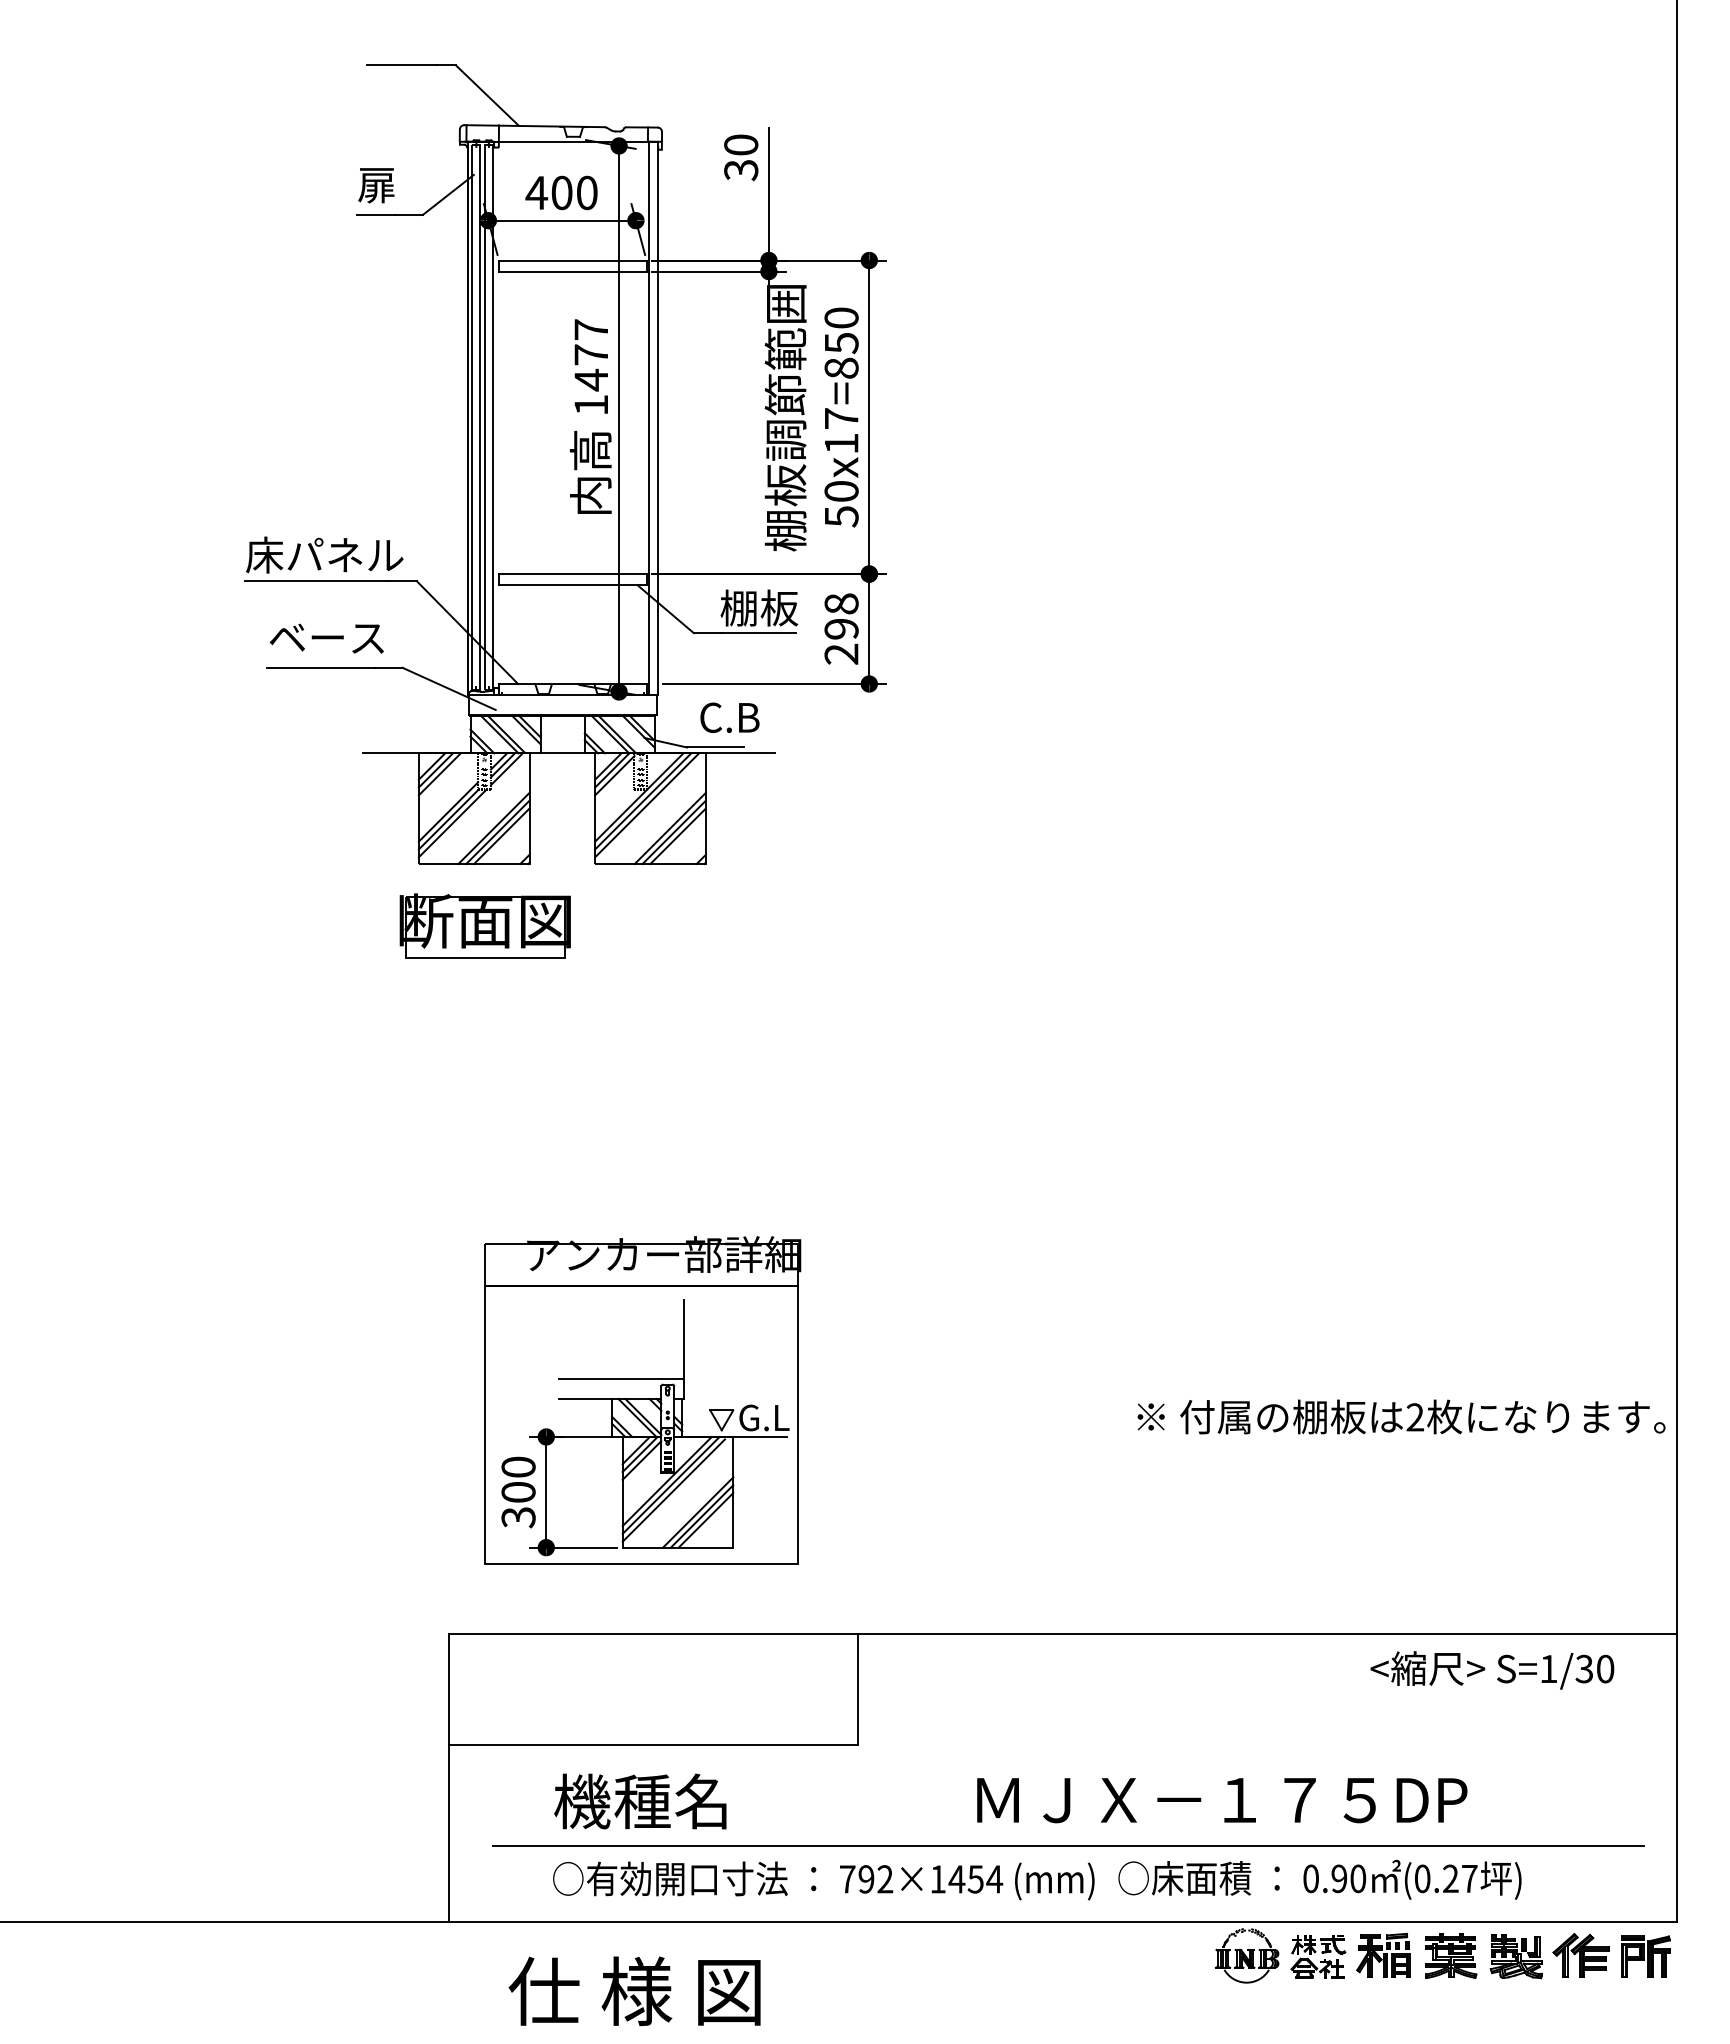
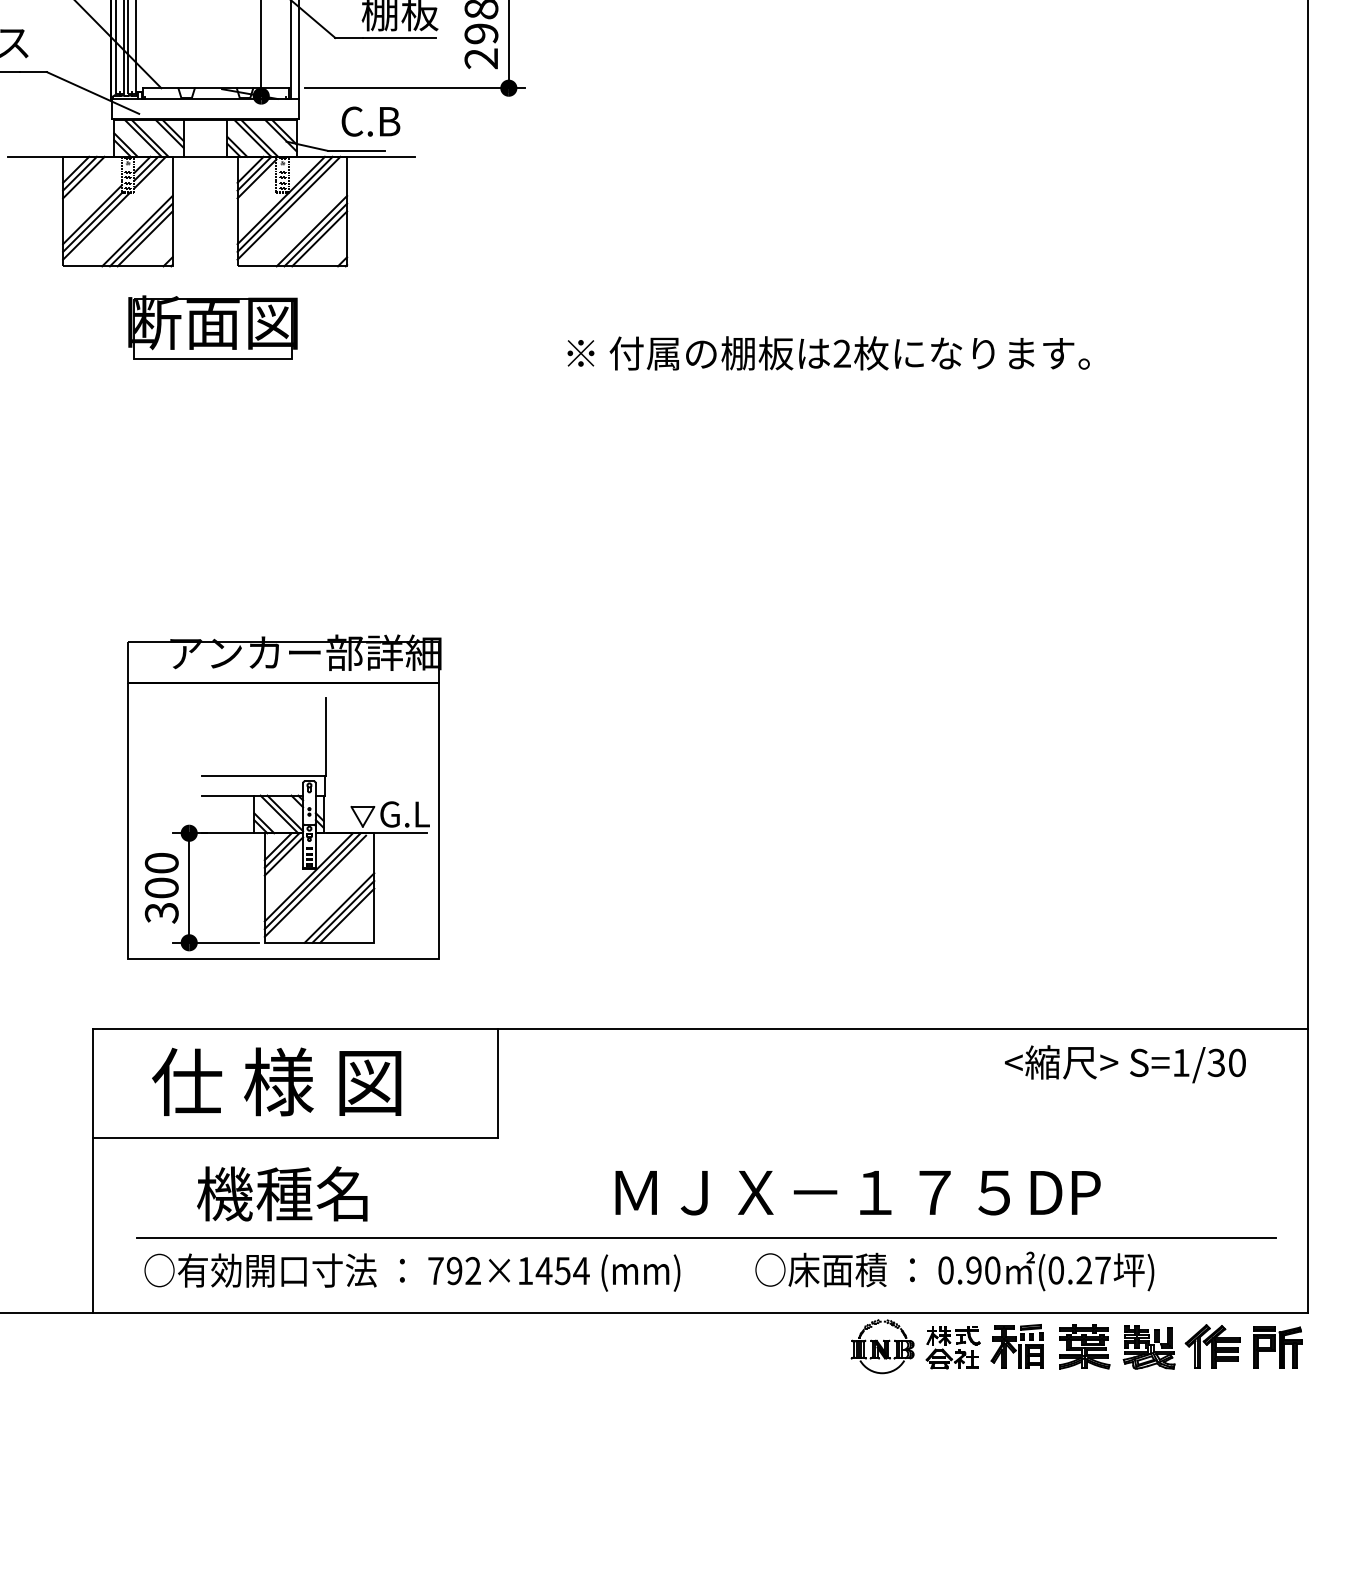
part: (484, 925) -> (212, 327), moved
text: (1401, 1416) -> (828, 352), moved
text: (823, 1880) -> (412, 1272), moved
text: (634, 1990) -> (276, 1081), moved

